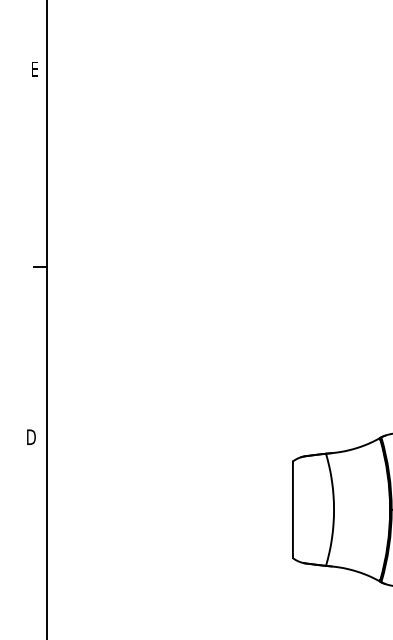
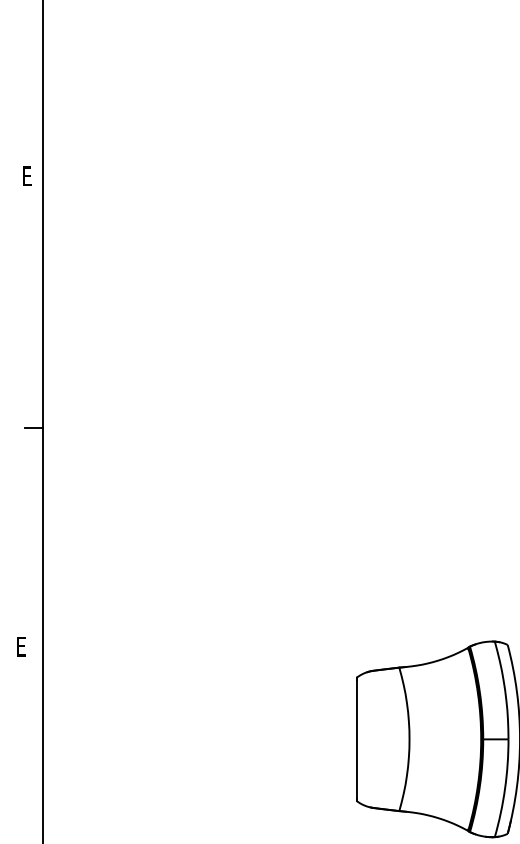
text: (31, 437) -> (22, 646), D -> E

